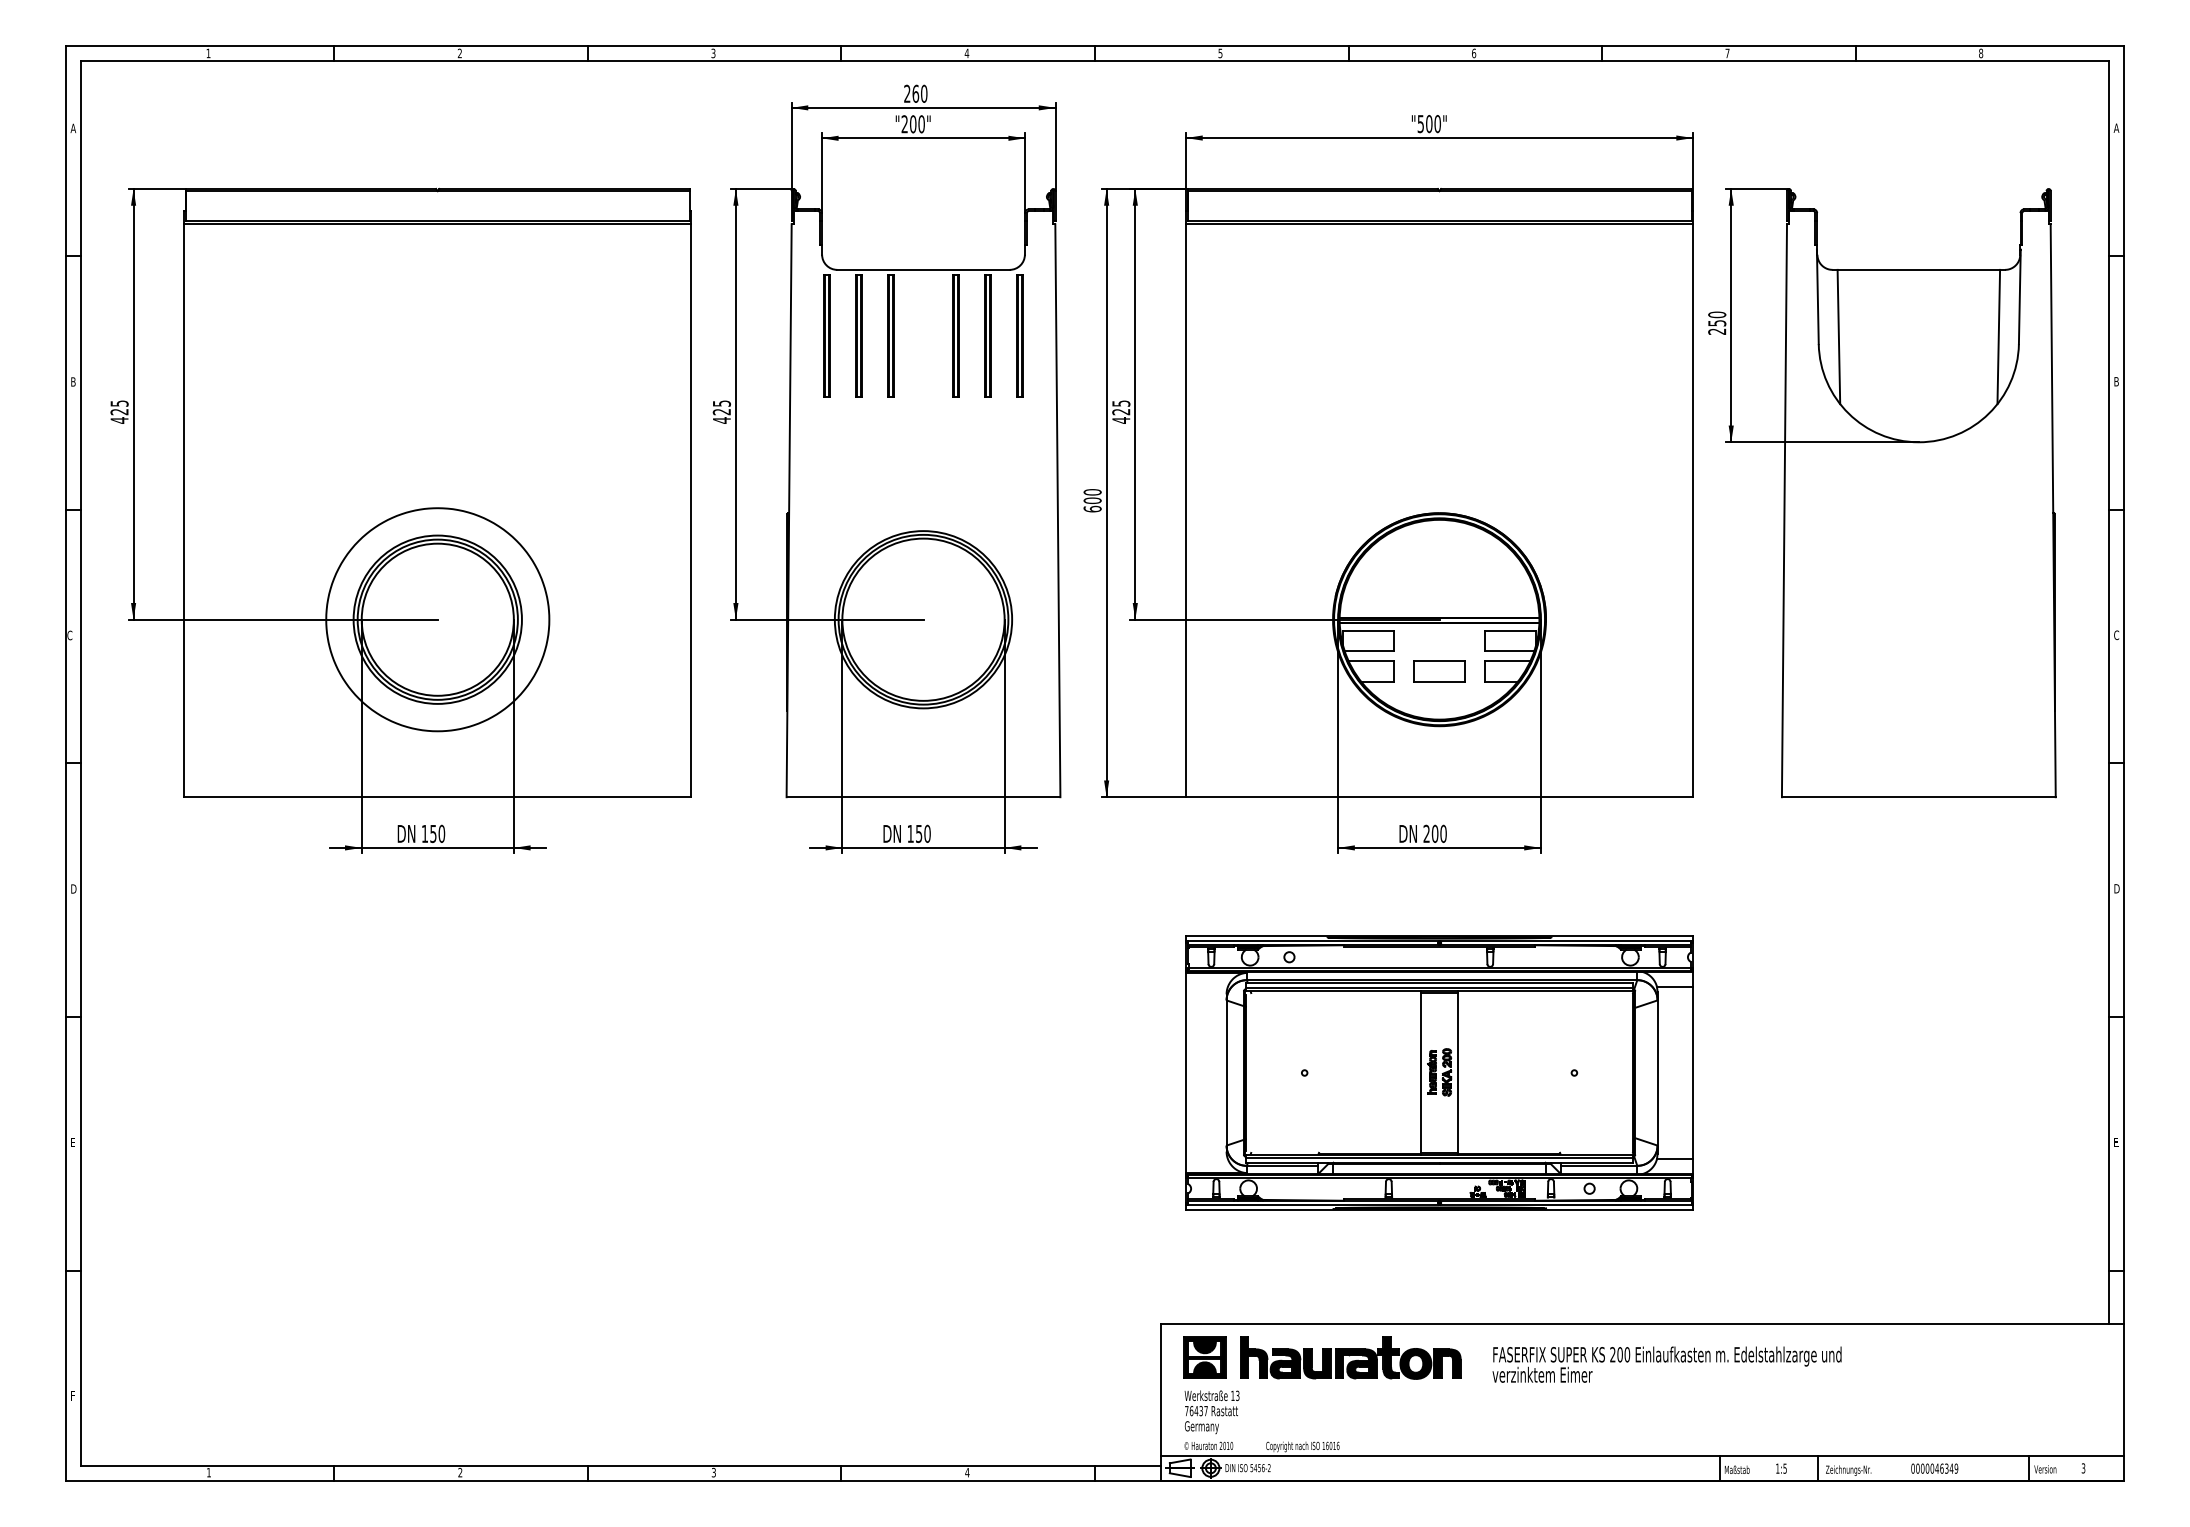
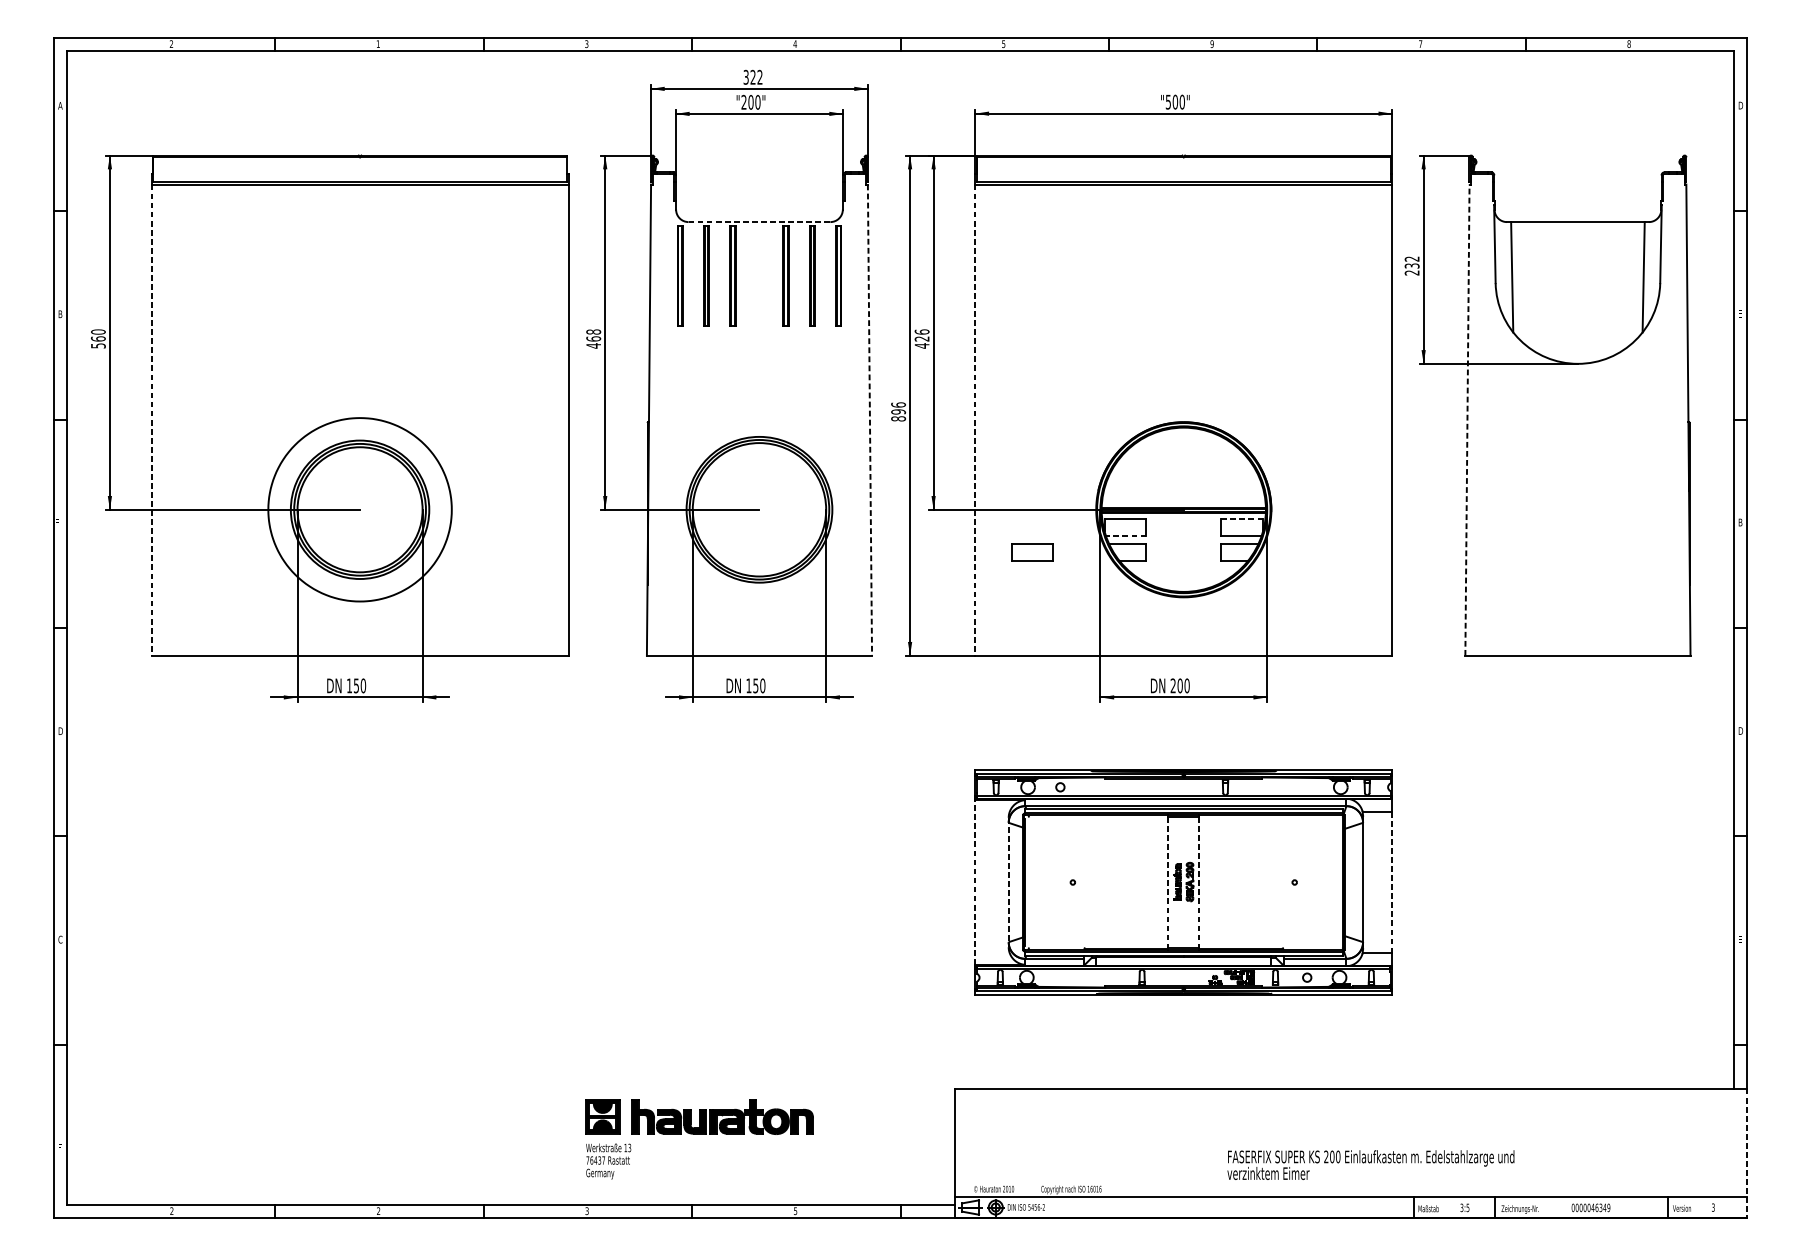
text: (208, 52) -> (171, 43), 1 -> 2
text: (459, 52) -> (377, 43), 2 -> 1
text: (1473, 53) -> (1211, 44), 6 -> 9
text: (915, 93) -> (752, 77), 260 -> 322
text: (2116, 127) -> (1740, 105), A -> D
line: (924, 269) -> (760, 221), solid -> dashed
text: (1717, 318) -> (1412, 262), 250 -> 232
text: (2116, 381) -> (1740, 313), B -> E
text: (1121, 403) -> (922, 331), 425 -> 426
text: (721, 407) -> (593, 335), 425 -> 468
text: (119, 411) -> (98, 338), 425 -> 560
text: (1092, 500) -> (898, 411), 600 -> 896
line: (1784, 510) -> (1467, 419), solid -> dashed
line: (184, 511) -> (151, 420), solid -> dashed
line: (1057, 511) -> (869, 420), solid -> dashed
line: (1186, 511) -> (975, 420), solid -> dashed
line: (1511, 631) -> (1242, 519), solid -> dashed
text: (69, 635) -> (57, 522), C -> F
text: (2116, 635) -> (1740, 522), C -> B
line: (1369, 651) -> (1126, 535), solid -> dashed
part: (1439, 671) -> (1032, 552), moved
line: (1186, 1072) -> (975, 882), solid -> dashed
line: (1693, 1072) -> (1392, 882), solid -> dashed
line: (1226, 1073) -> (1008, 882), solid -> dashed
line: (1420, 1073) -> (1168, 882), solid -> dashed
line: (1458, 1073) -> (1199, 882), solid -> dashed
text: (73, 1142) -> (60, 939), E -> C
text: (1666, 1364) -> (1370, 1164), moved
part: (1322, 1378) -> (699, 1133), moved
line: (2124, 1402) -> (1747, 1153), solid -> dashed
text: (1777, 1468) -> (1461, 1207), 1:5 -> 3:5
text: (208, 1472) -> (171, 1211), 1 -> 2
text: (967, 1472) -> (795, 1211), 4 -> 5

